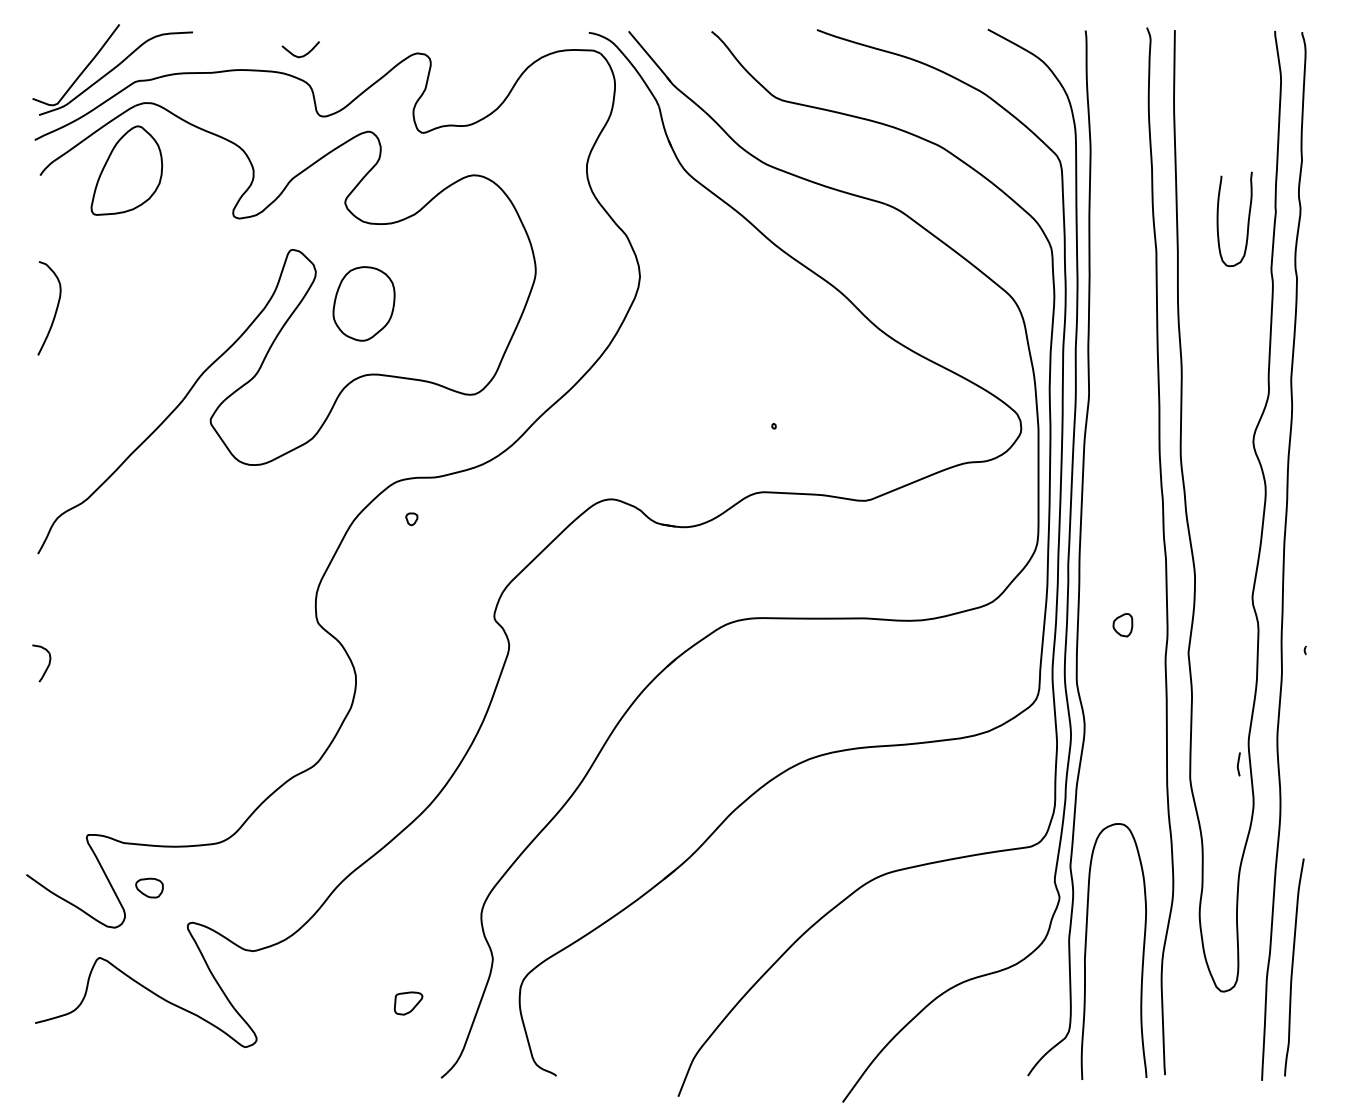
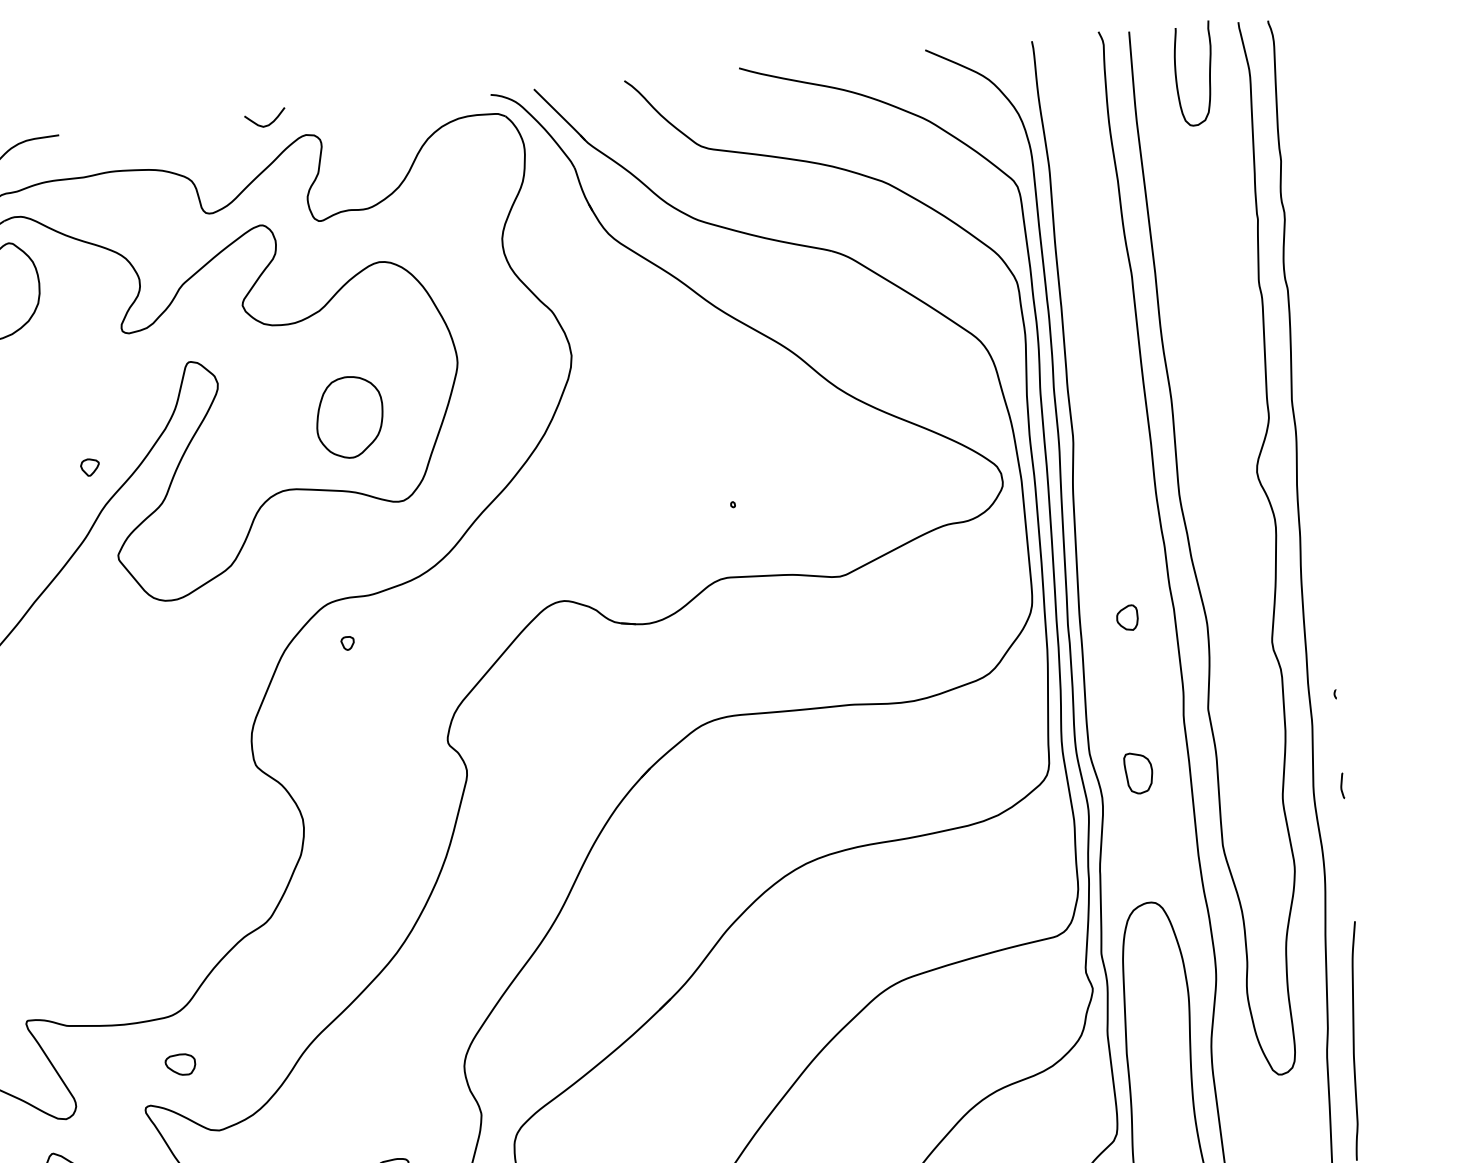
curve: (301, 55) -> (266, 124), moved
curve: (1247, 220) -> (1208, 74), moved
part: (363, 303) -> (349, 416), moved
part: (192, 336) -> (89, 466), added
part: (1122, 625) -> (1126, 618), moved
part: (1119, 704) -> (1138, 772), added
curve: (1238, 764) -> (1341, 786), moved
part: (149, 887) -> (180, 1064), moved

